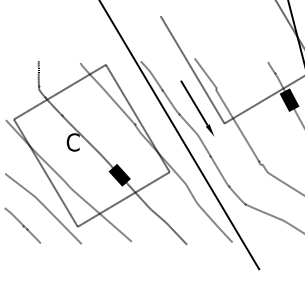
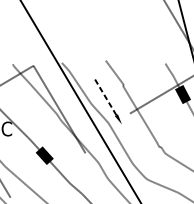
line: (192, 69) -> (104, 69), removed
line: (194, 102) -> (105, 96), solid -> dashed
line: (123, 199) -> (47, 175), removed

